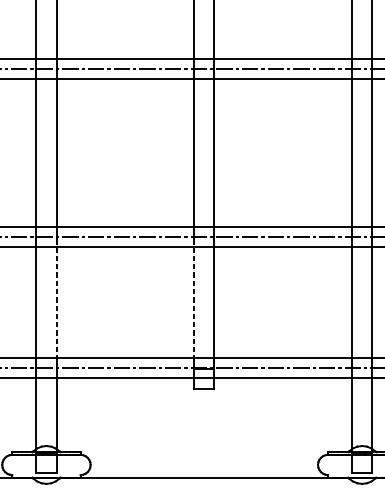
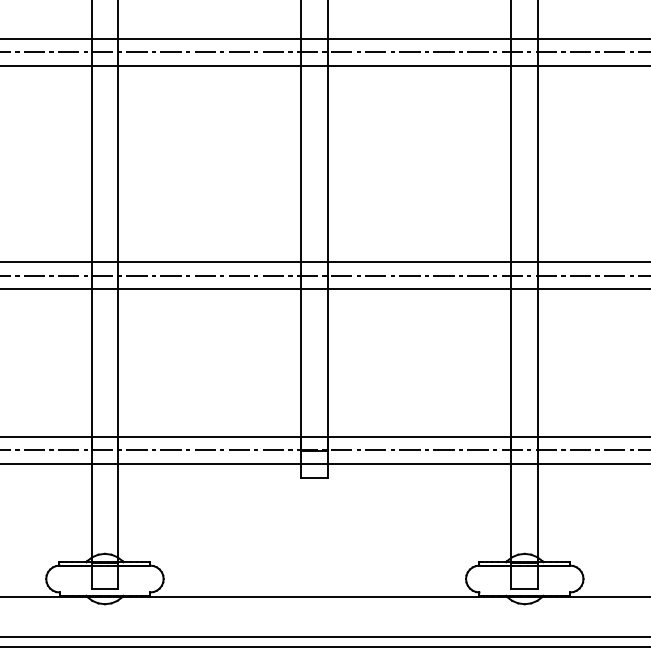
line: (56, 299) -> (118, 359), dashed -> solid
line: (194, 299) -> (301, 359), dashed -> solid

